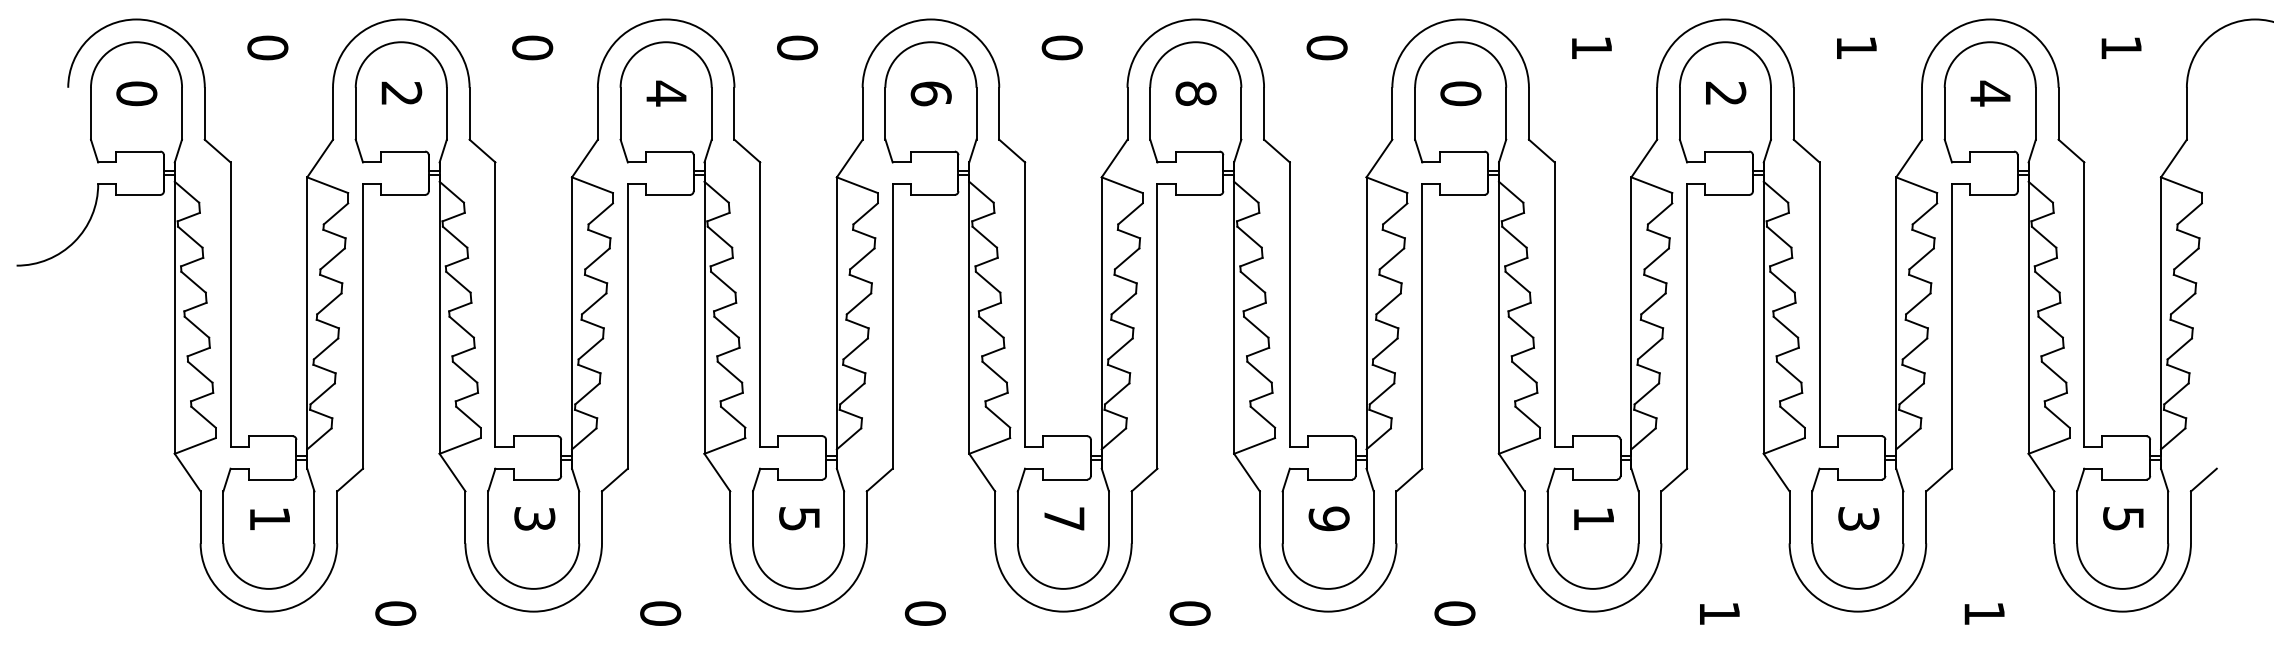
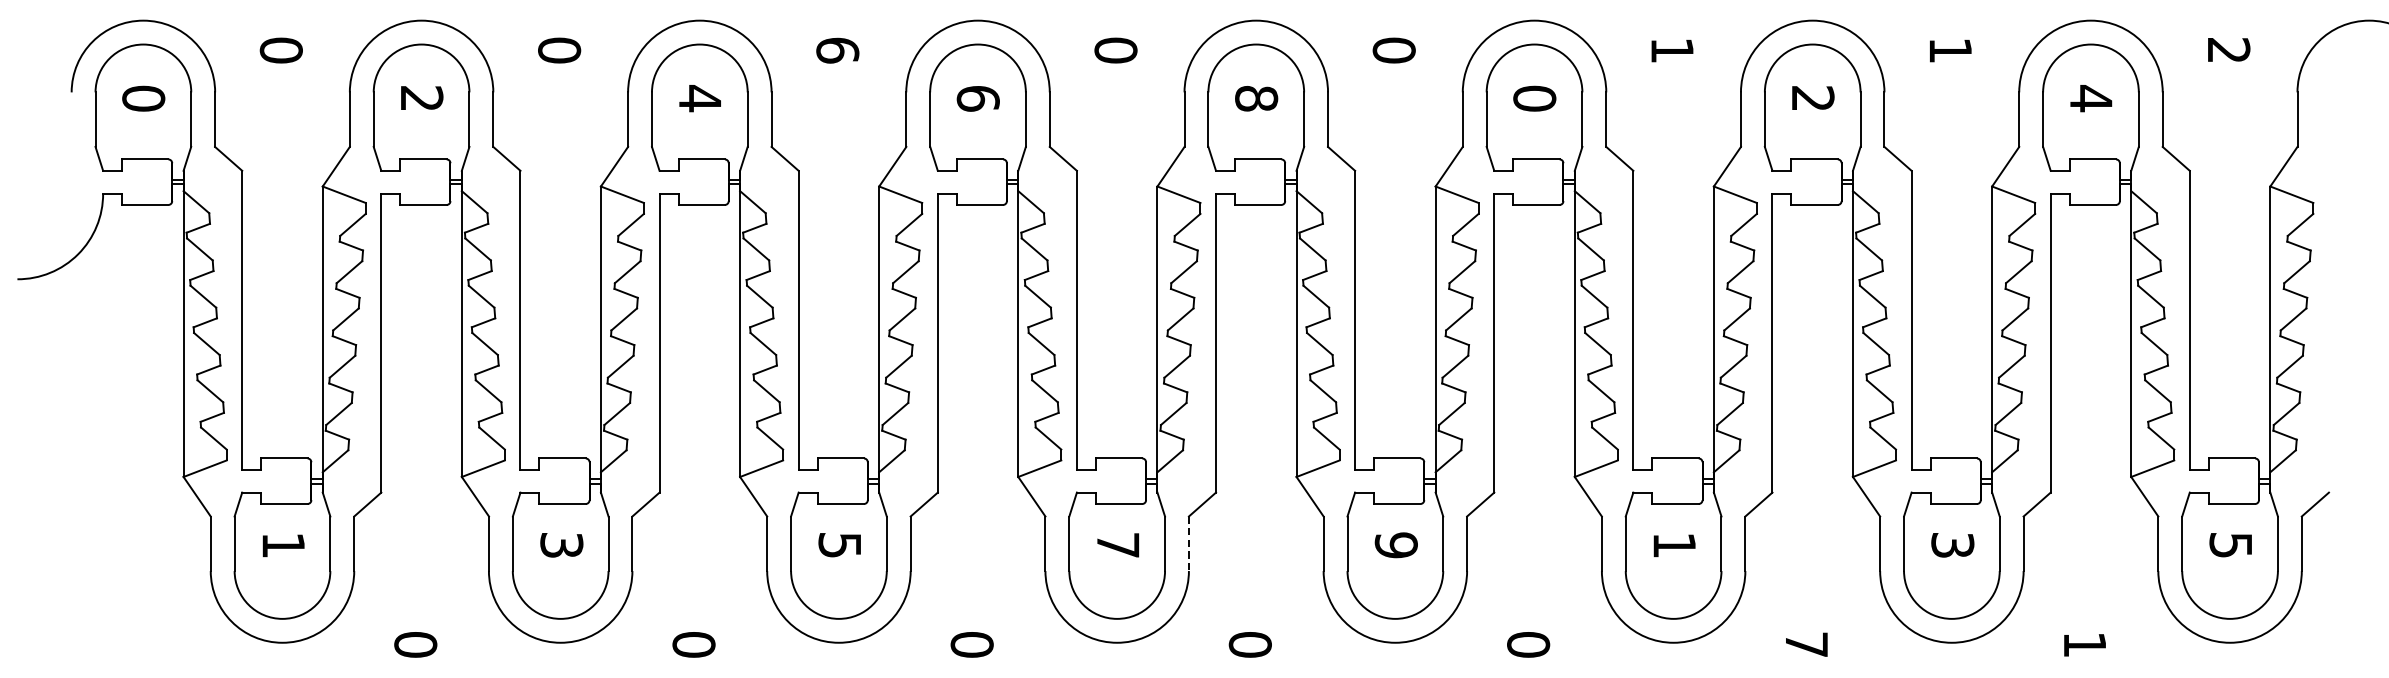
text: (797, 47) -> (837, 50), 0 -> 6
text: (2121, 47) -> (2228, 50), 1 -> 2
line: (1131, 517) -> (1188, 543), solid -> dashed
text: (1719, 613) -> (1806, 644), 1 -> 7

